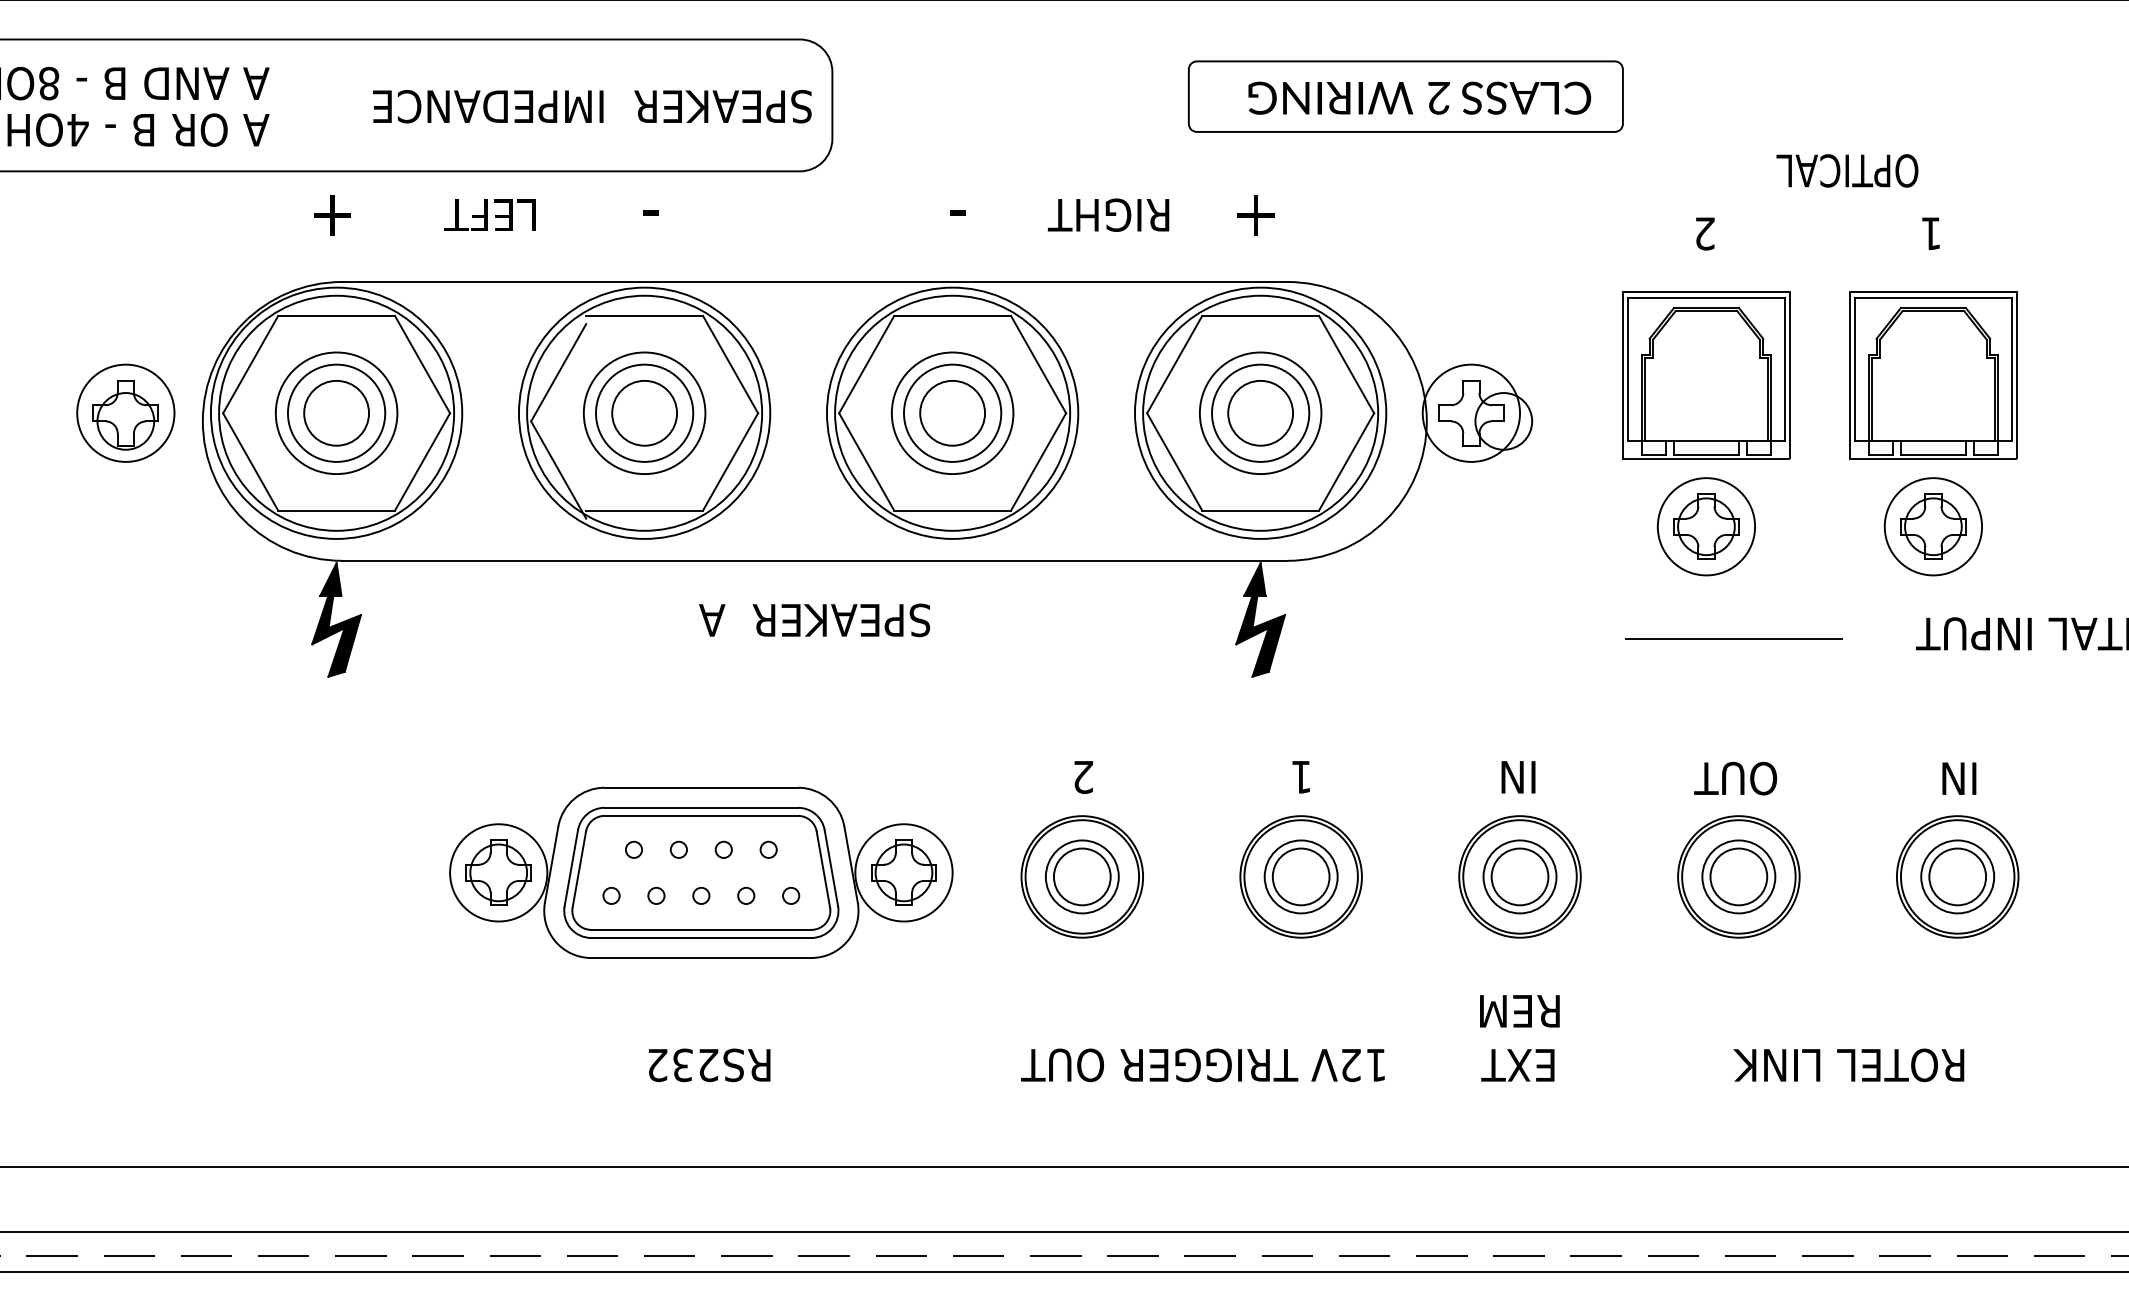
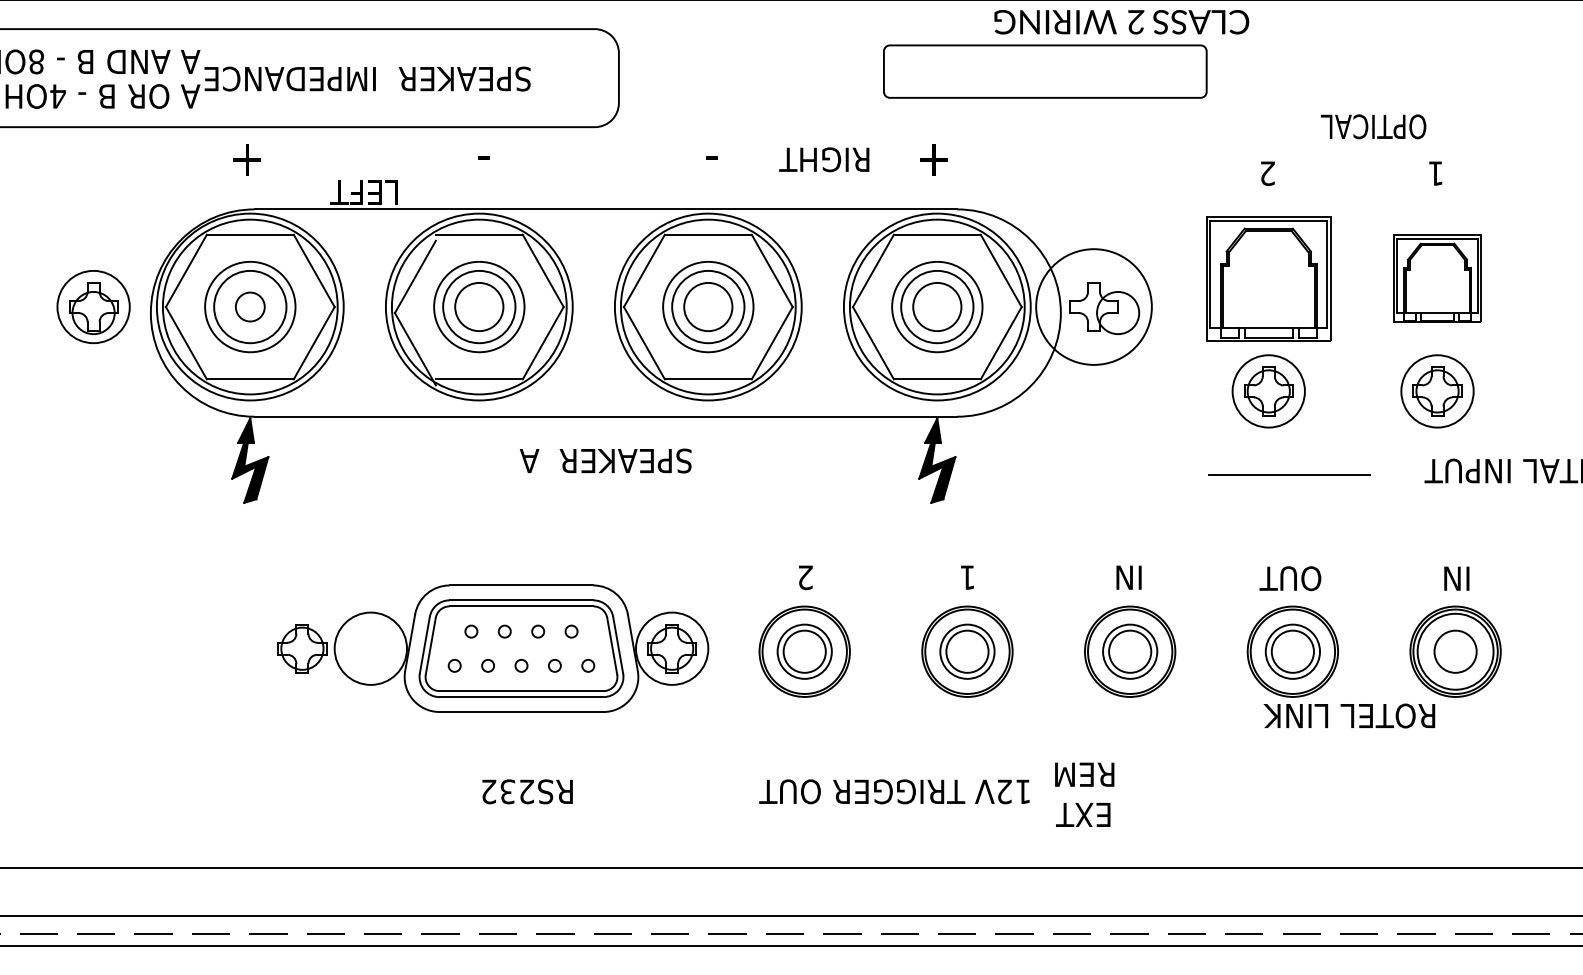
text: (1419, 97) -> (1121, 21), moved
text: (592, 106) -> (367, 78), moved
text: (489, 214) -> (363, 191), moved
part: (1933, 375) -> (1437, 278), size x0.7
circle: (336, 412) -> (250, 306), size x0.6
circle: (1471, 412) -> (1094, 306), size x1.6
part: (498, 872) -> (302, 648), moved
circle: (1957, 876) -> (1455, 651), size x1.4
text: (1519, 1038) -> (1084, 794), moved
text: (1848, 1065) -> (1349, 716), moved

